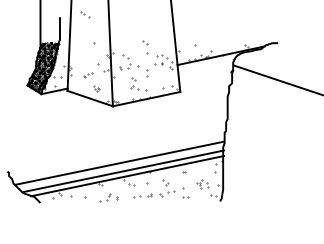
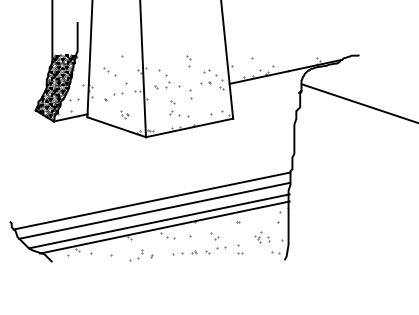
part: (85, 14) -> (110, 71), moved
part: (145, 48) -> (188, 62), size x0.62
part: (87, 75) -> (113, 97), size x1.67
line: (117, 155) -> (151, 200), added
part: (185, 193) -> (239, 249), size x0.62

